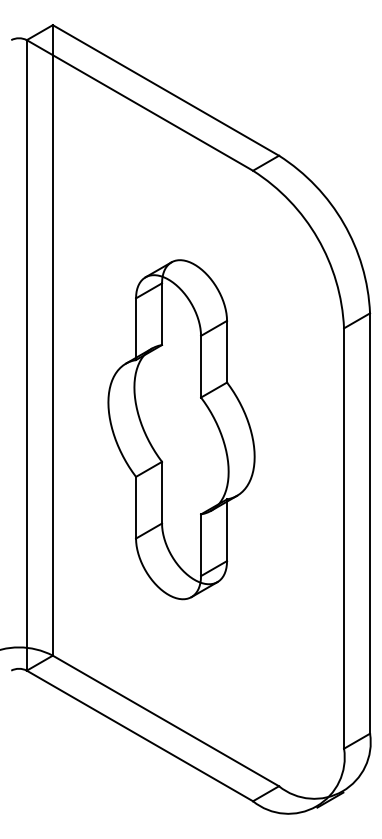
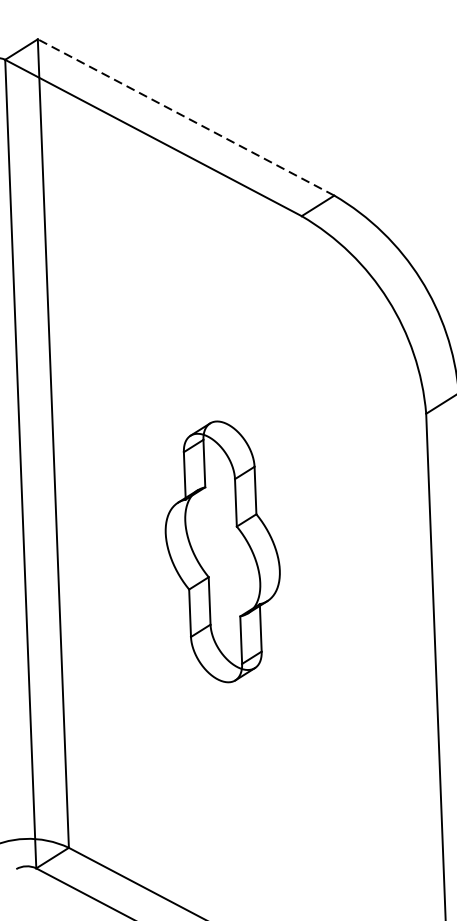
line: (165, 90) -> (185, 117), solid -> dashed
part: (181, 429) -> (222, 551), size x0.6

